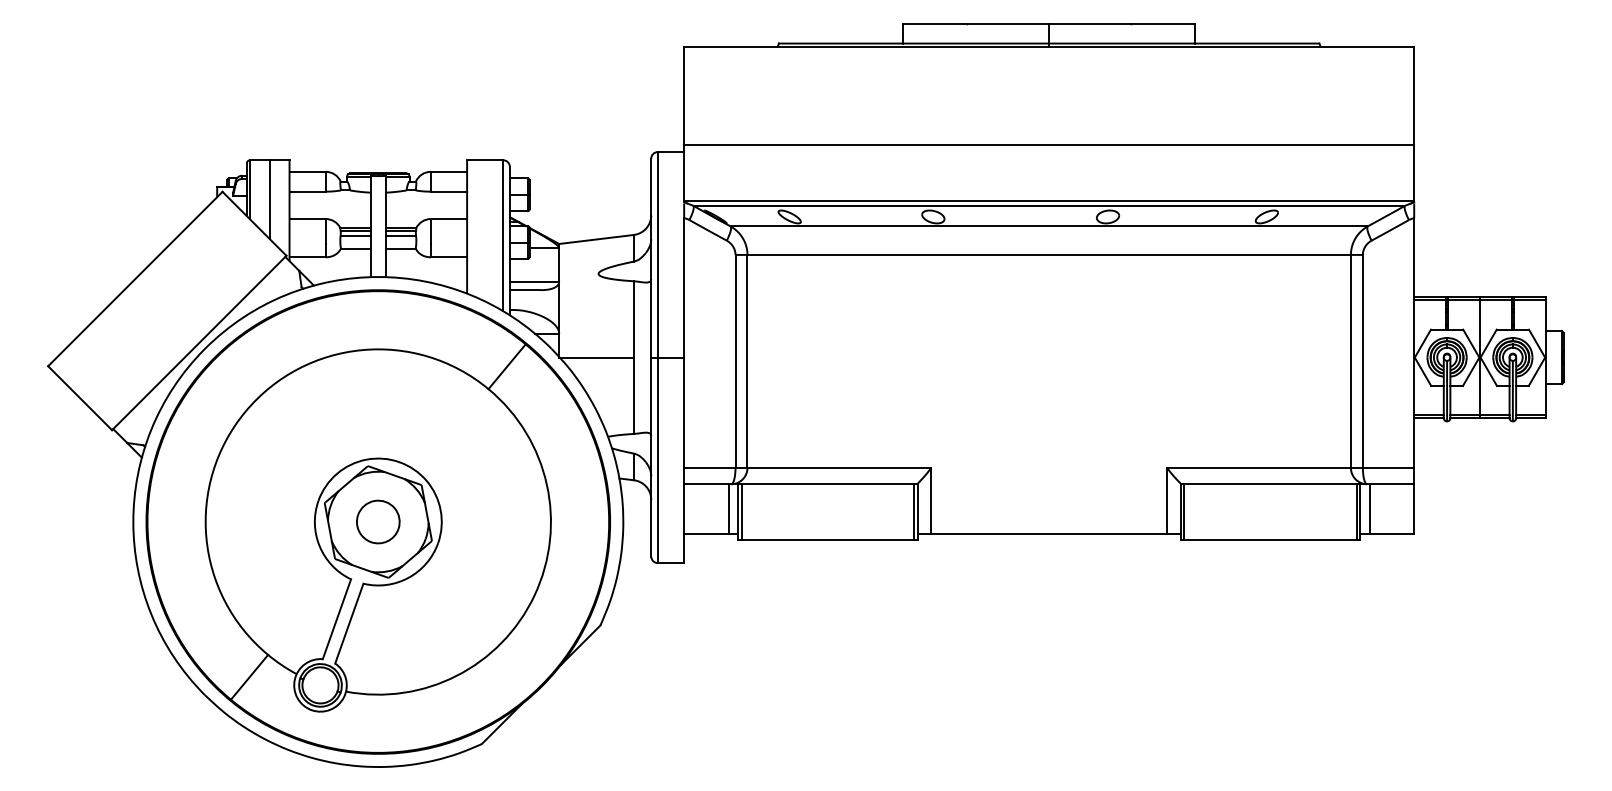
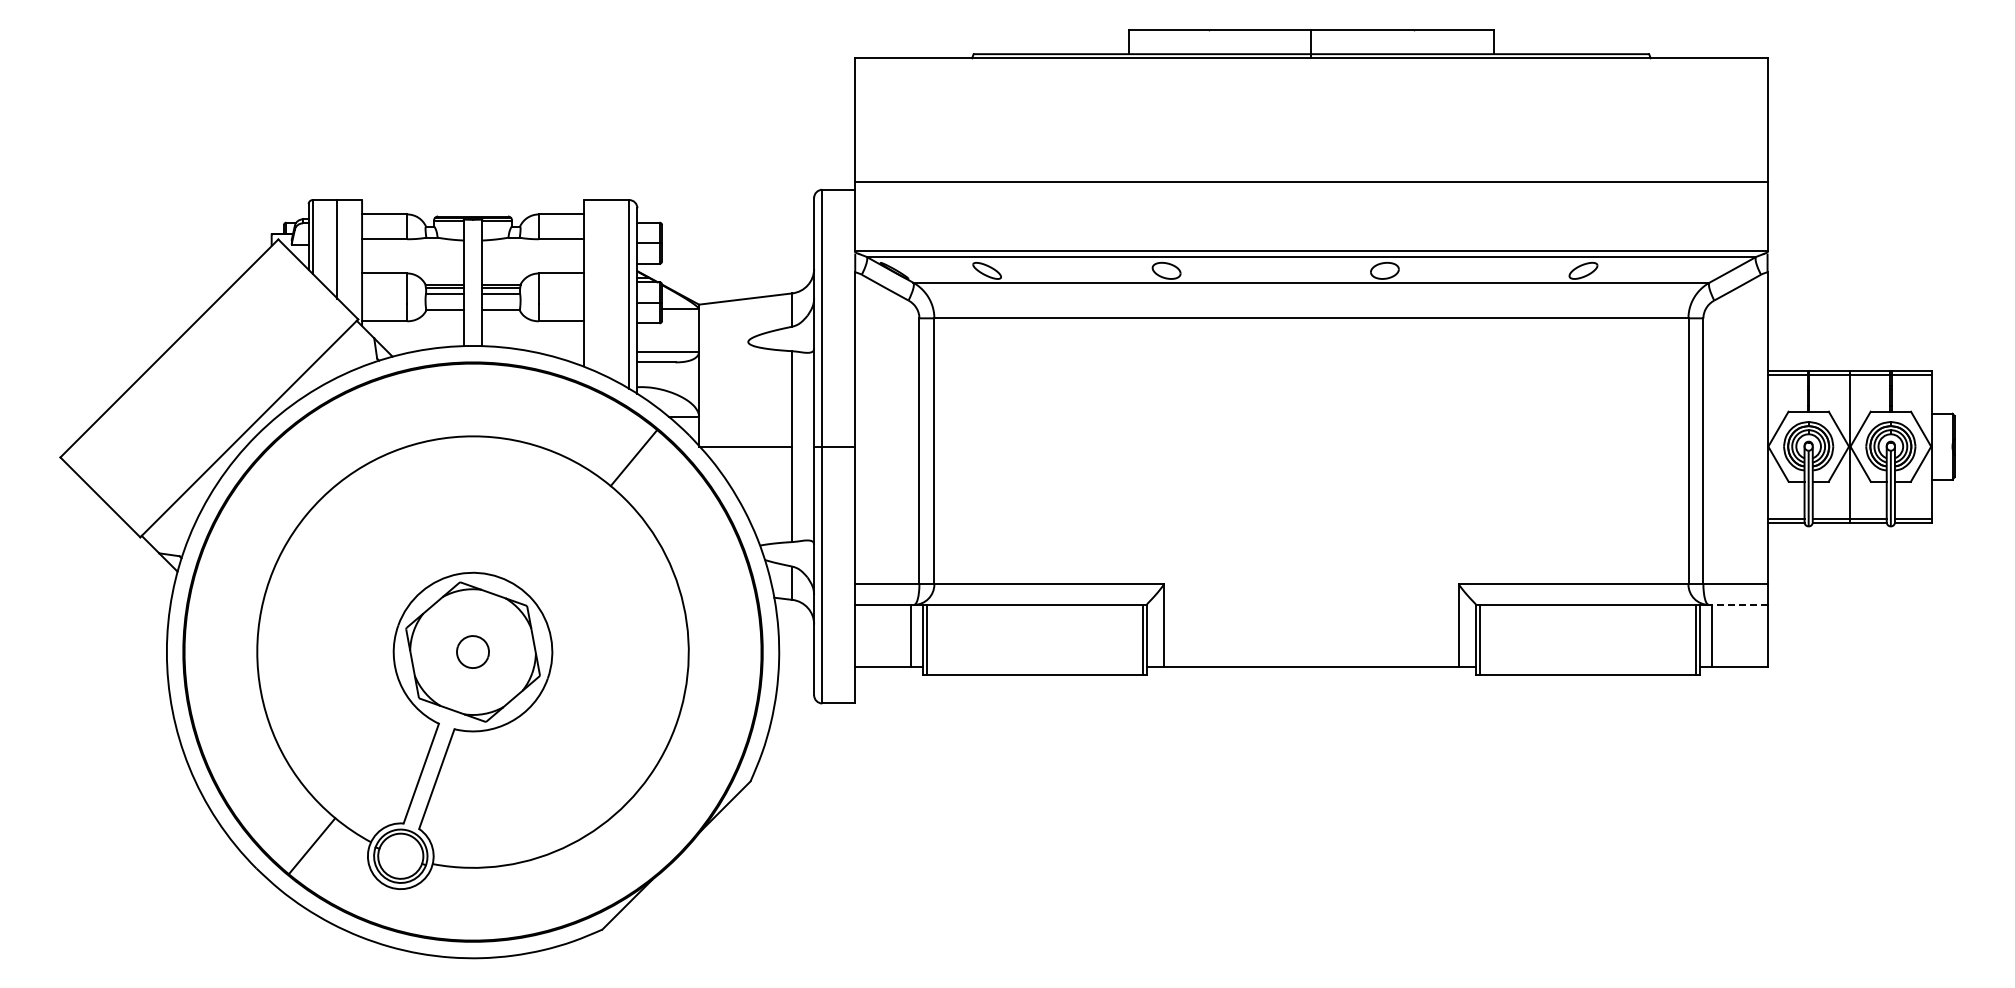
line: (1391, 483) -> (1739, 604), solid -> dashed
part: (377, 521) -> (472, 651), size x0.6

